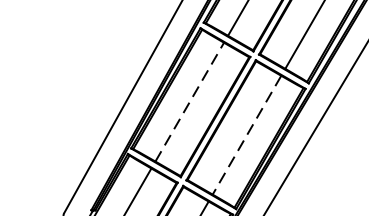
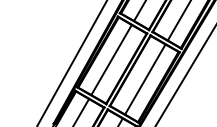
line: (189, 101) -> (111, 59), dashed -> solid
line: (247, 135) -> (145, 79), dashed -> solid

